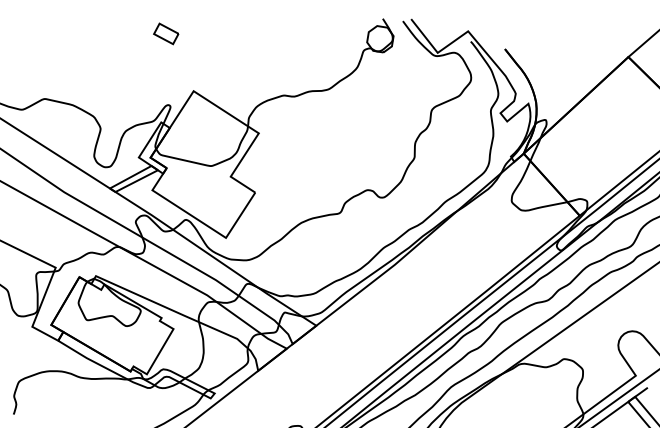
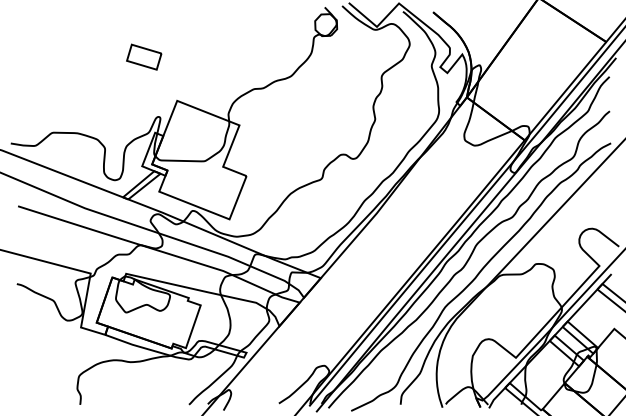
part: (166, 33) -> (144, 56), size x1.67

